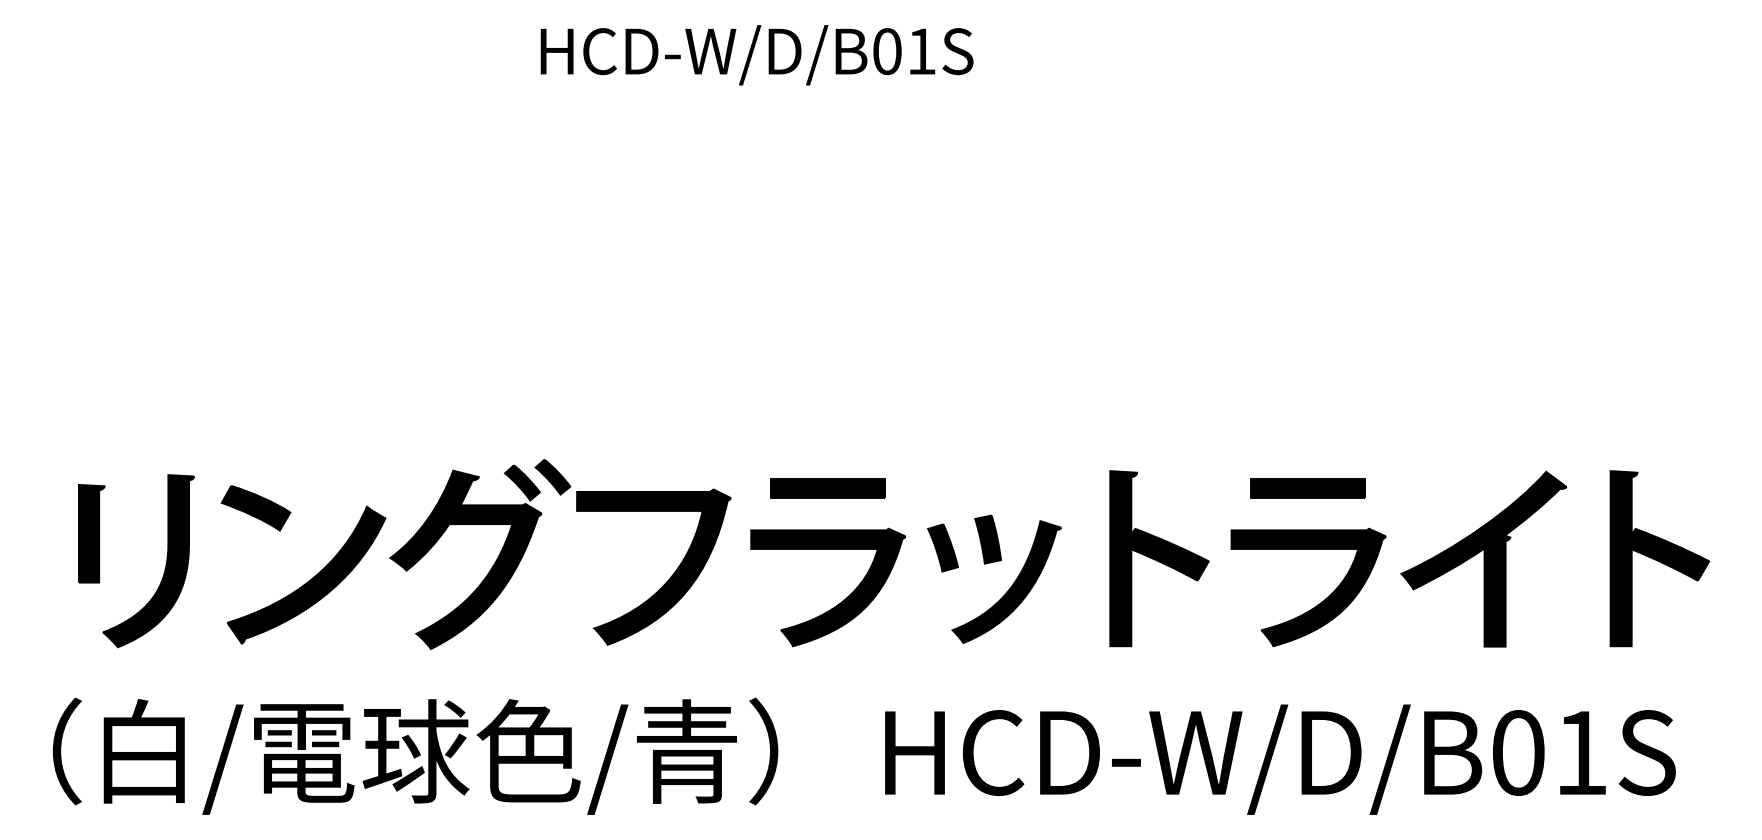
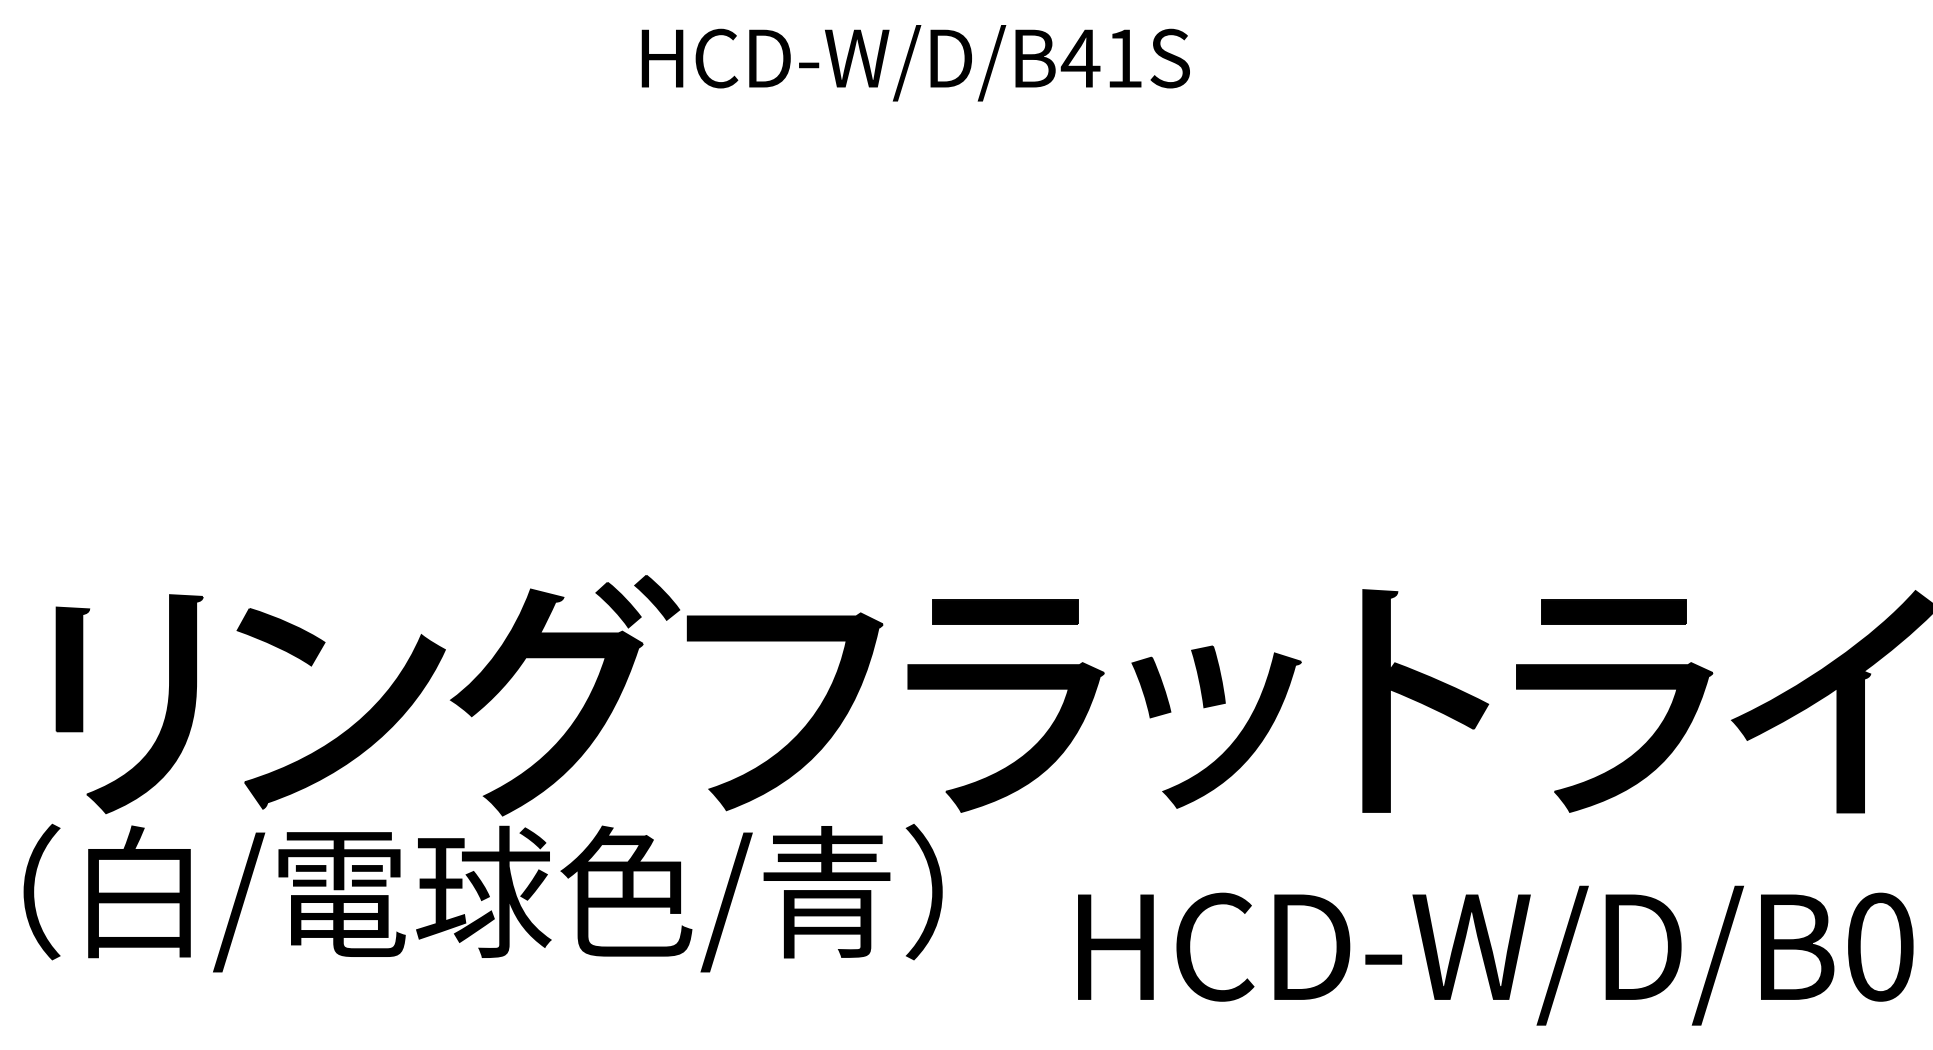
text: (886, 51) -> (1079, 58), HCD-W/D/B01S -> HCD-W/D/B41S
text: (415, 755) -> (483, 897), moved

